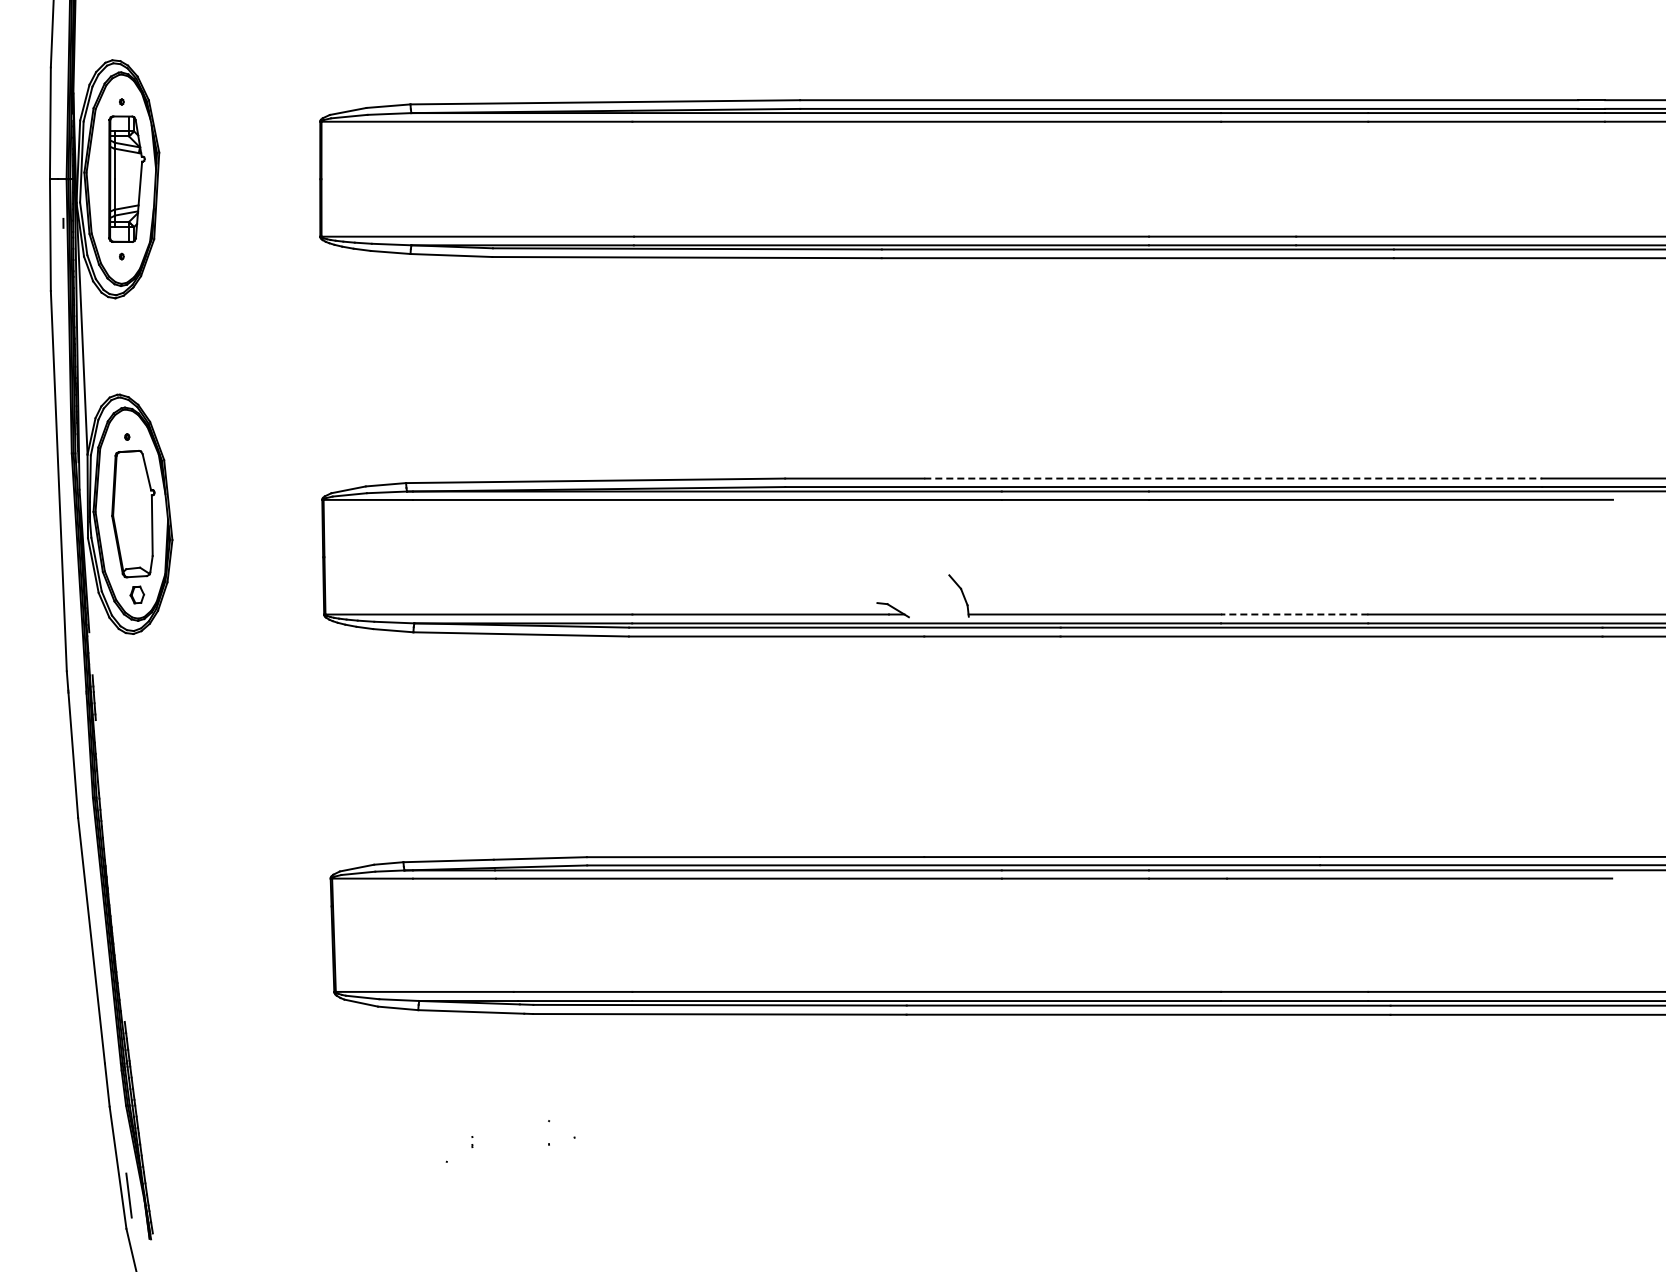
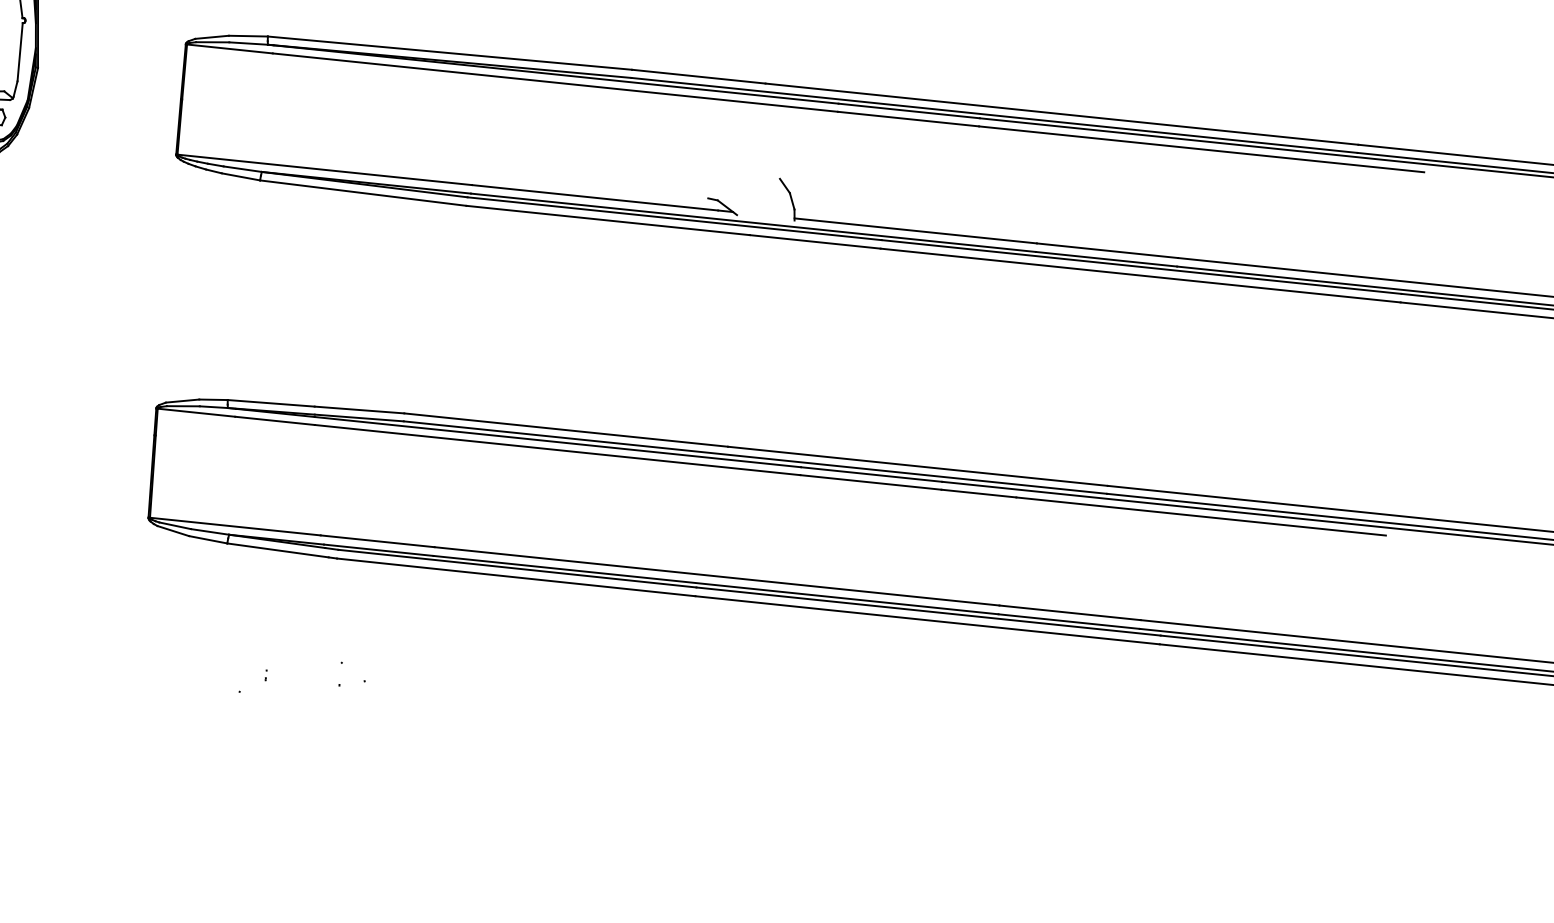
line: (1233, 478) -> (1062, 114), dashed -> solid
line: (1294, 614) -> (1107, 250), dashed -> solid

